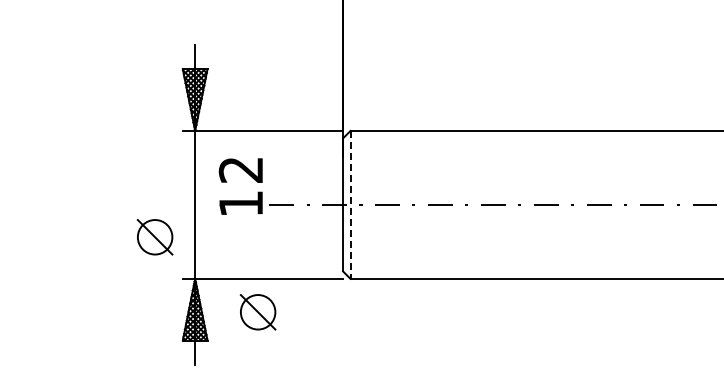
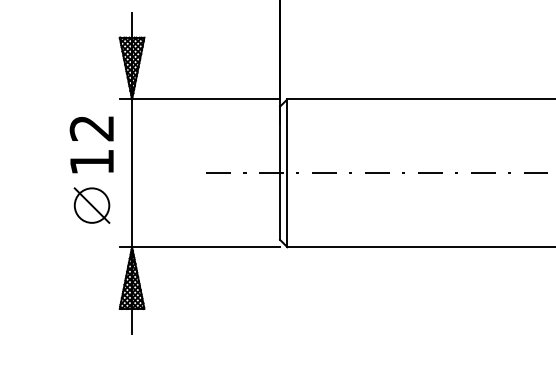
text: (240, 186) -> (91, 144), moved
line: (350, 204) -> (287, 172), dashed -> solid
part: (257, 312) -> (194, 280), removed

